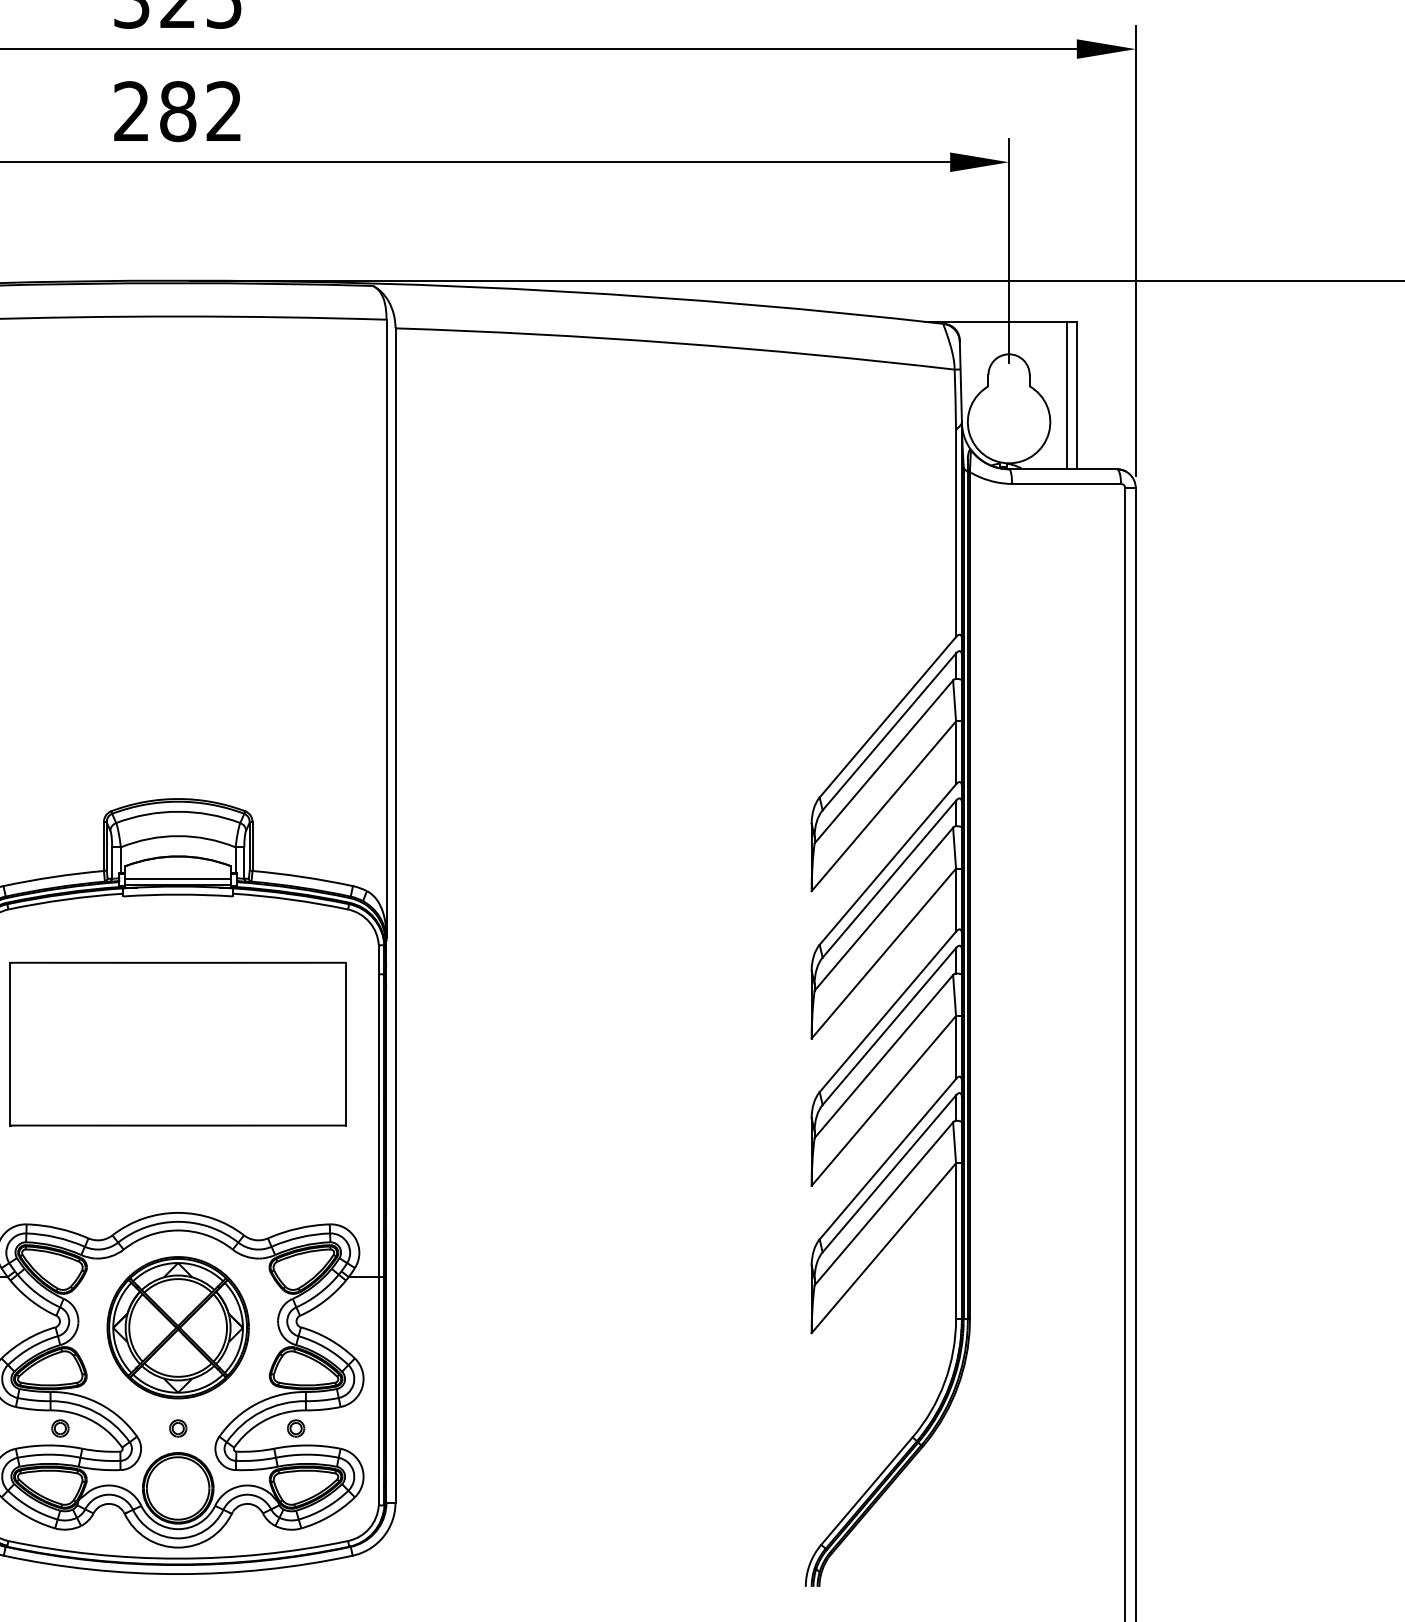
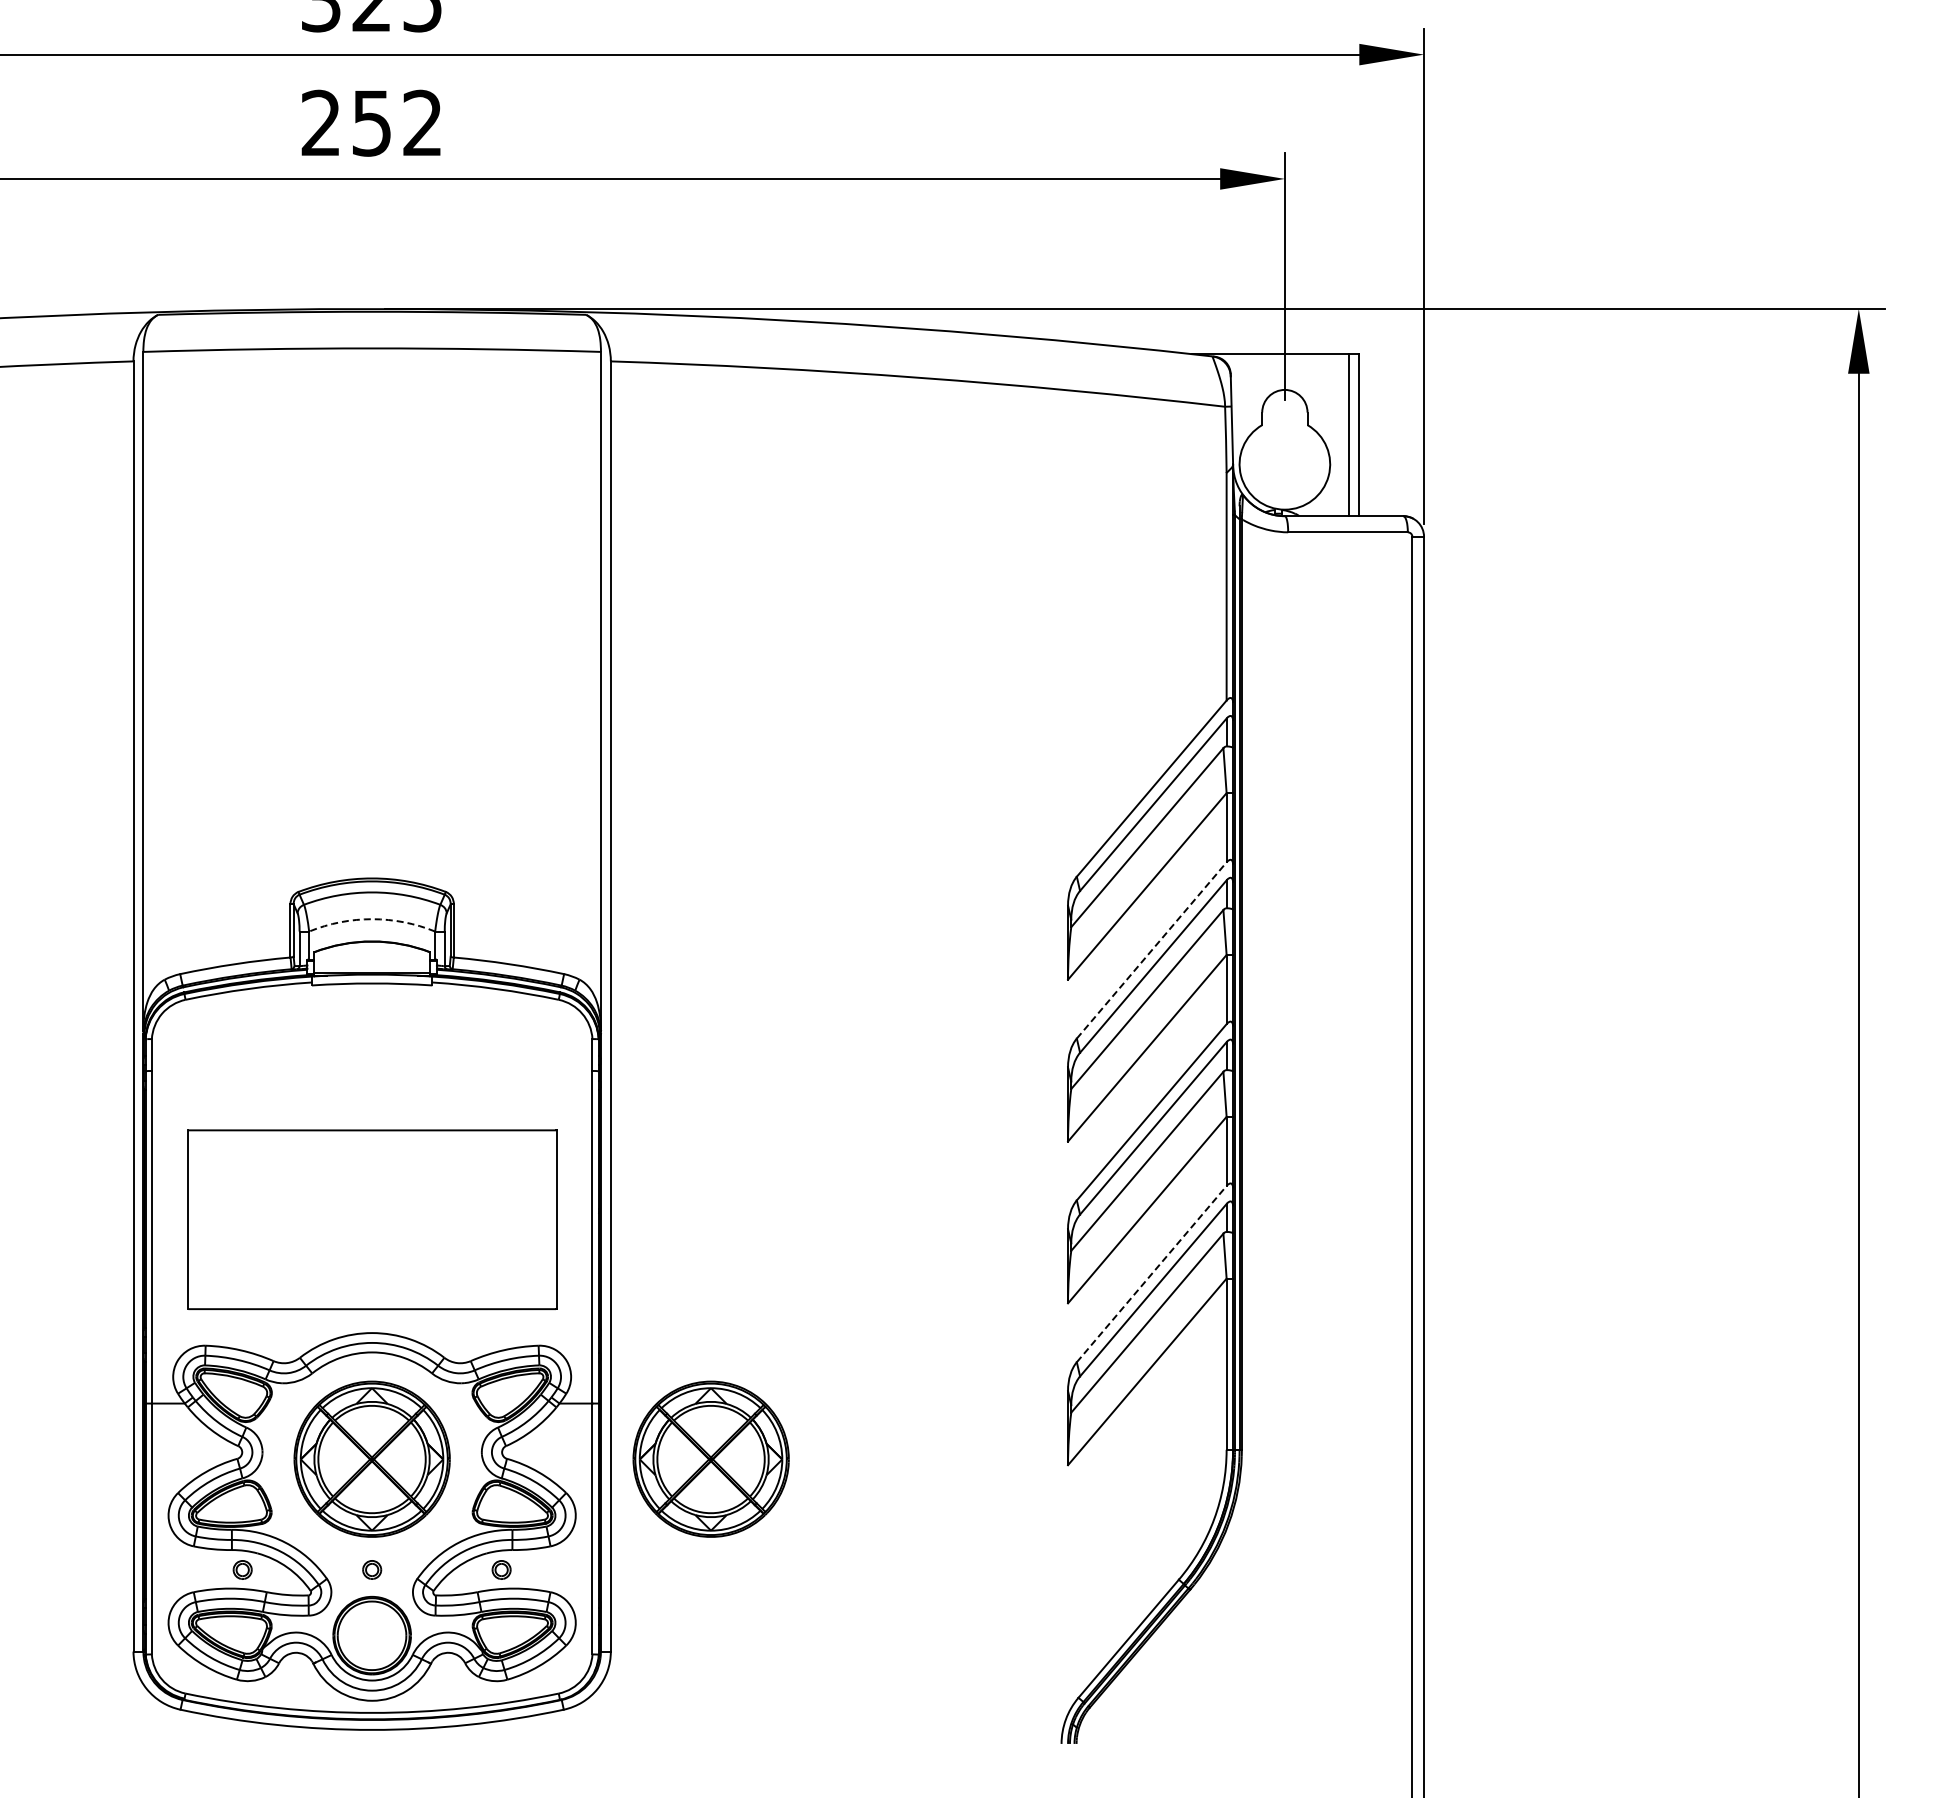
text: (178, 110) -> (372, 122), 282 -> 252
arc: (178, 836) -> (372, 919), solid -> dashed
line: (887, 864) -> (1151, 950), solid -> dashed
line: (177, 879) -> (371, 966), removed
part: (178, 1043) -> (372, 1219), moved
line: (887, 1159) -> (1151, 1274), solid -> dashed
part: (486, 1327) -> (710, 1458), added

